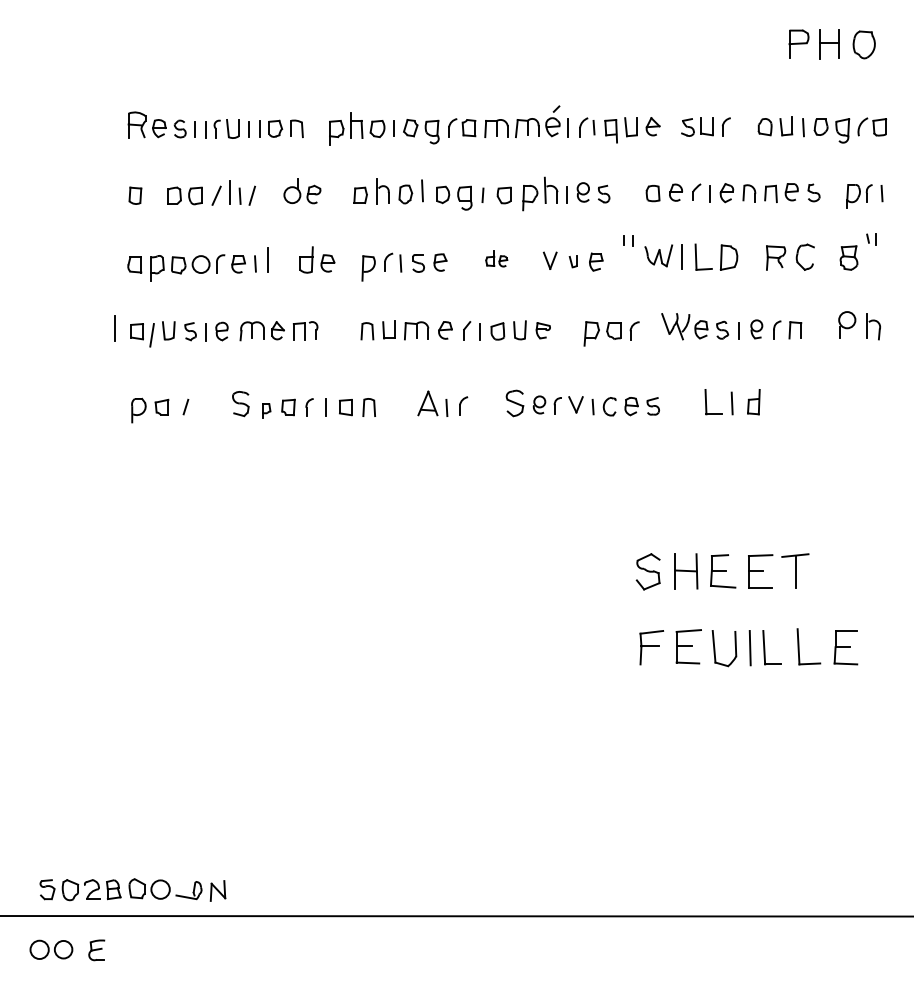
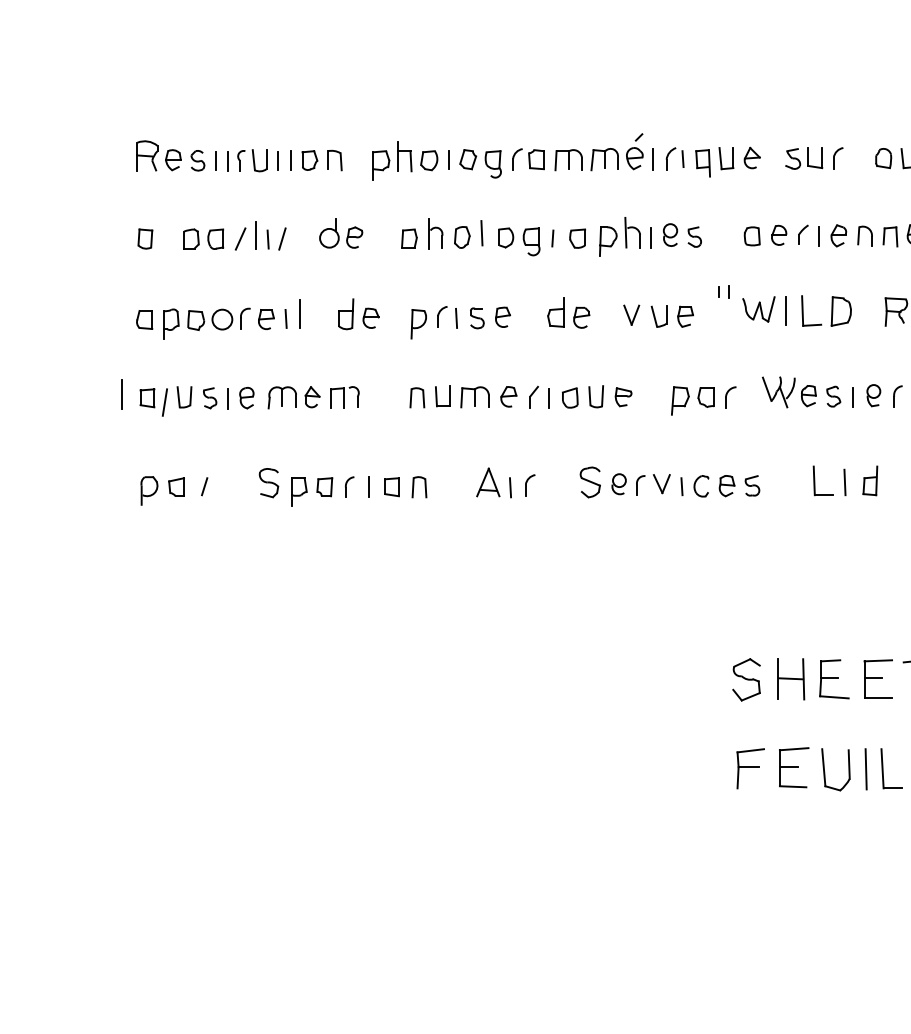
part: (496, 258) -> (568, 312), size x1.67
part: (573, 261) -> (658, 316), size x1.67
part: (266, 410) -> (299, 490), size x1.67

